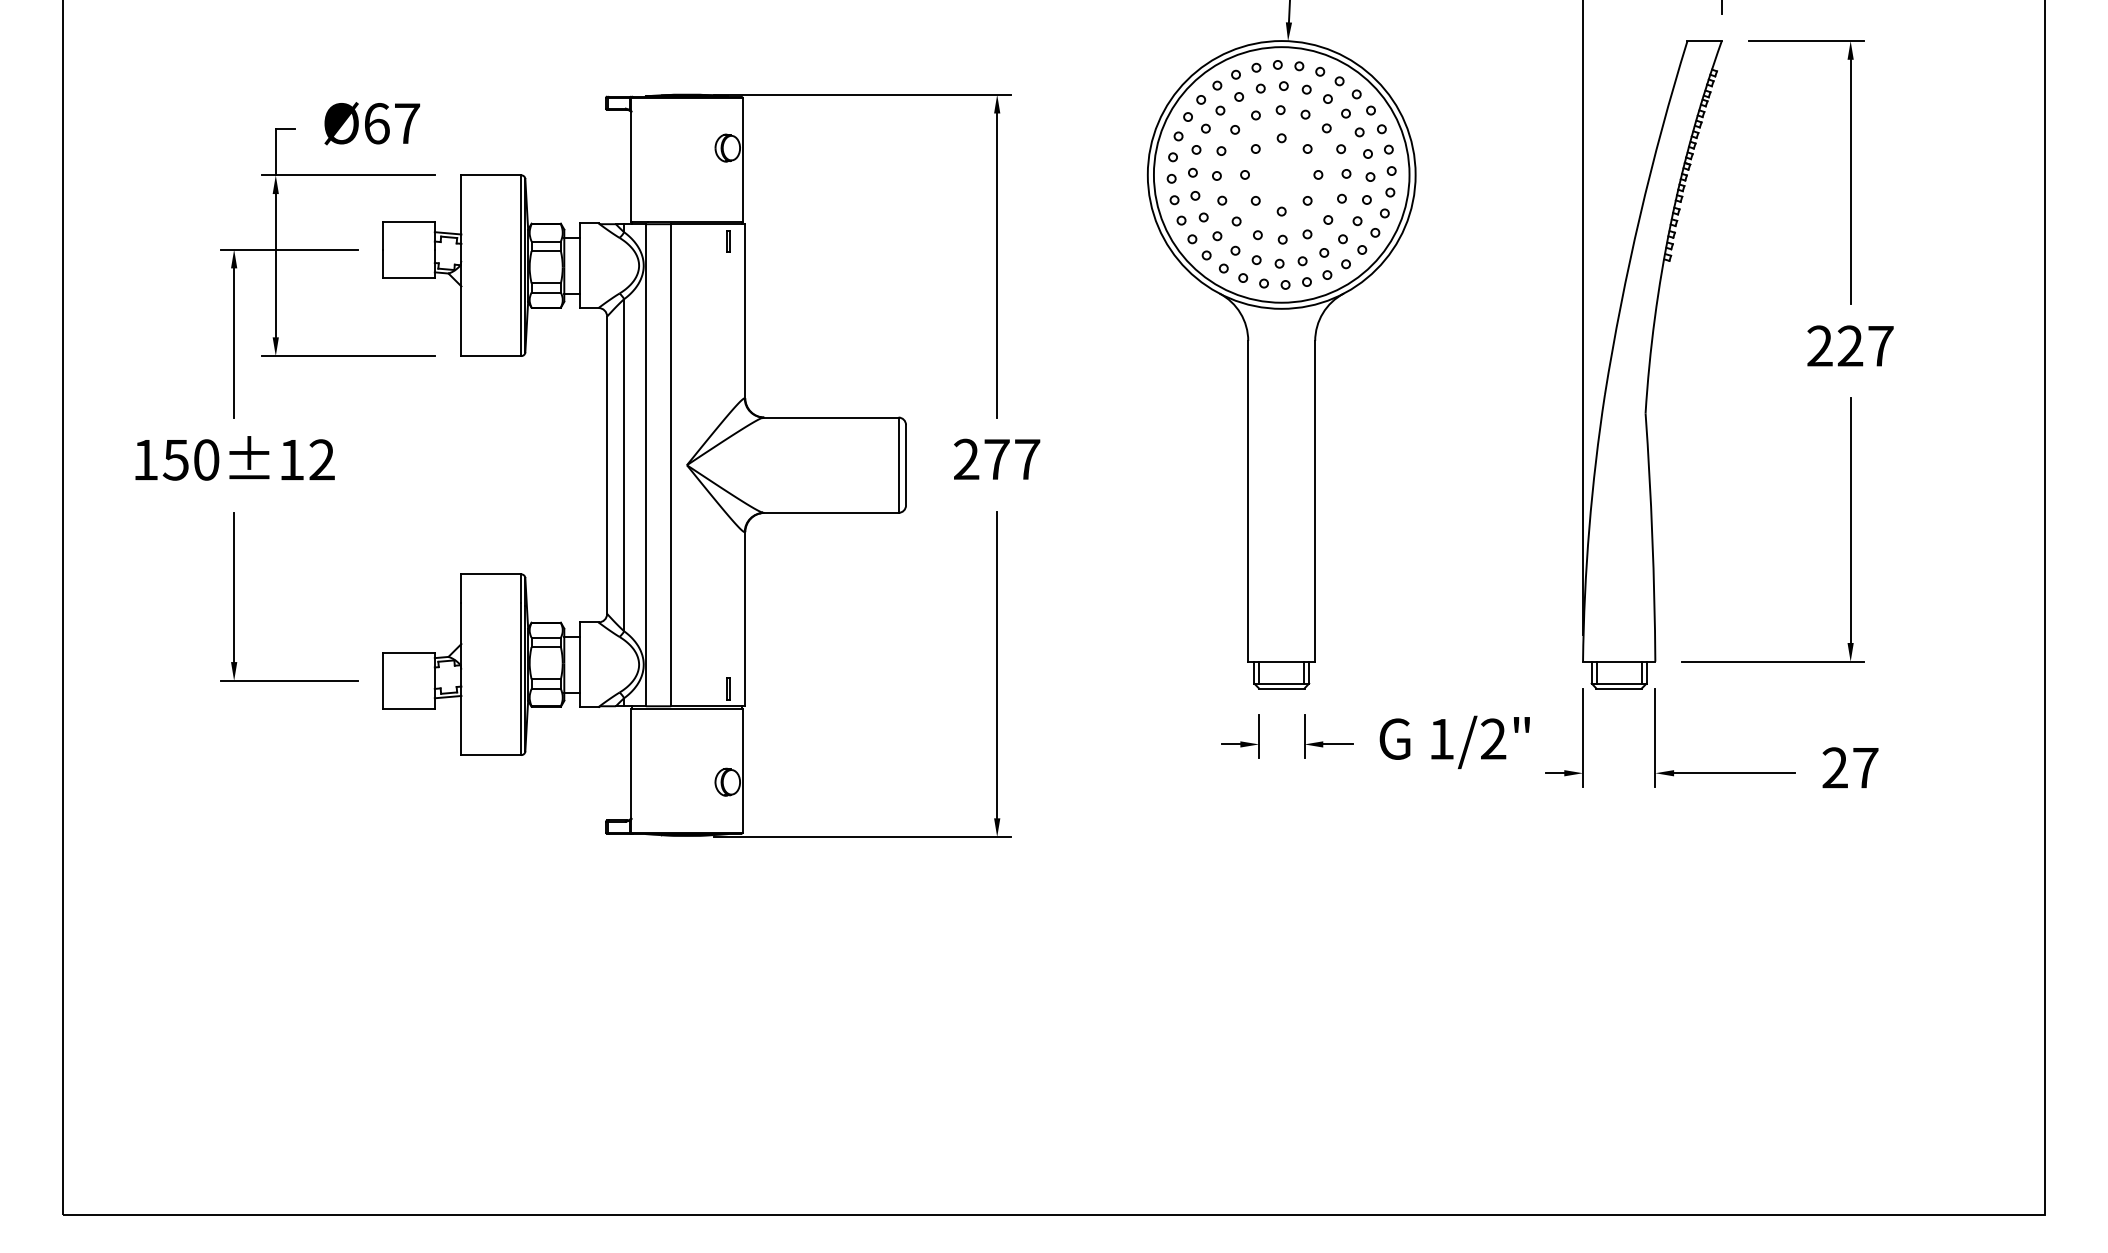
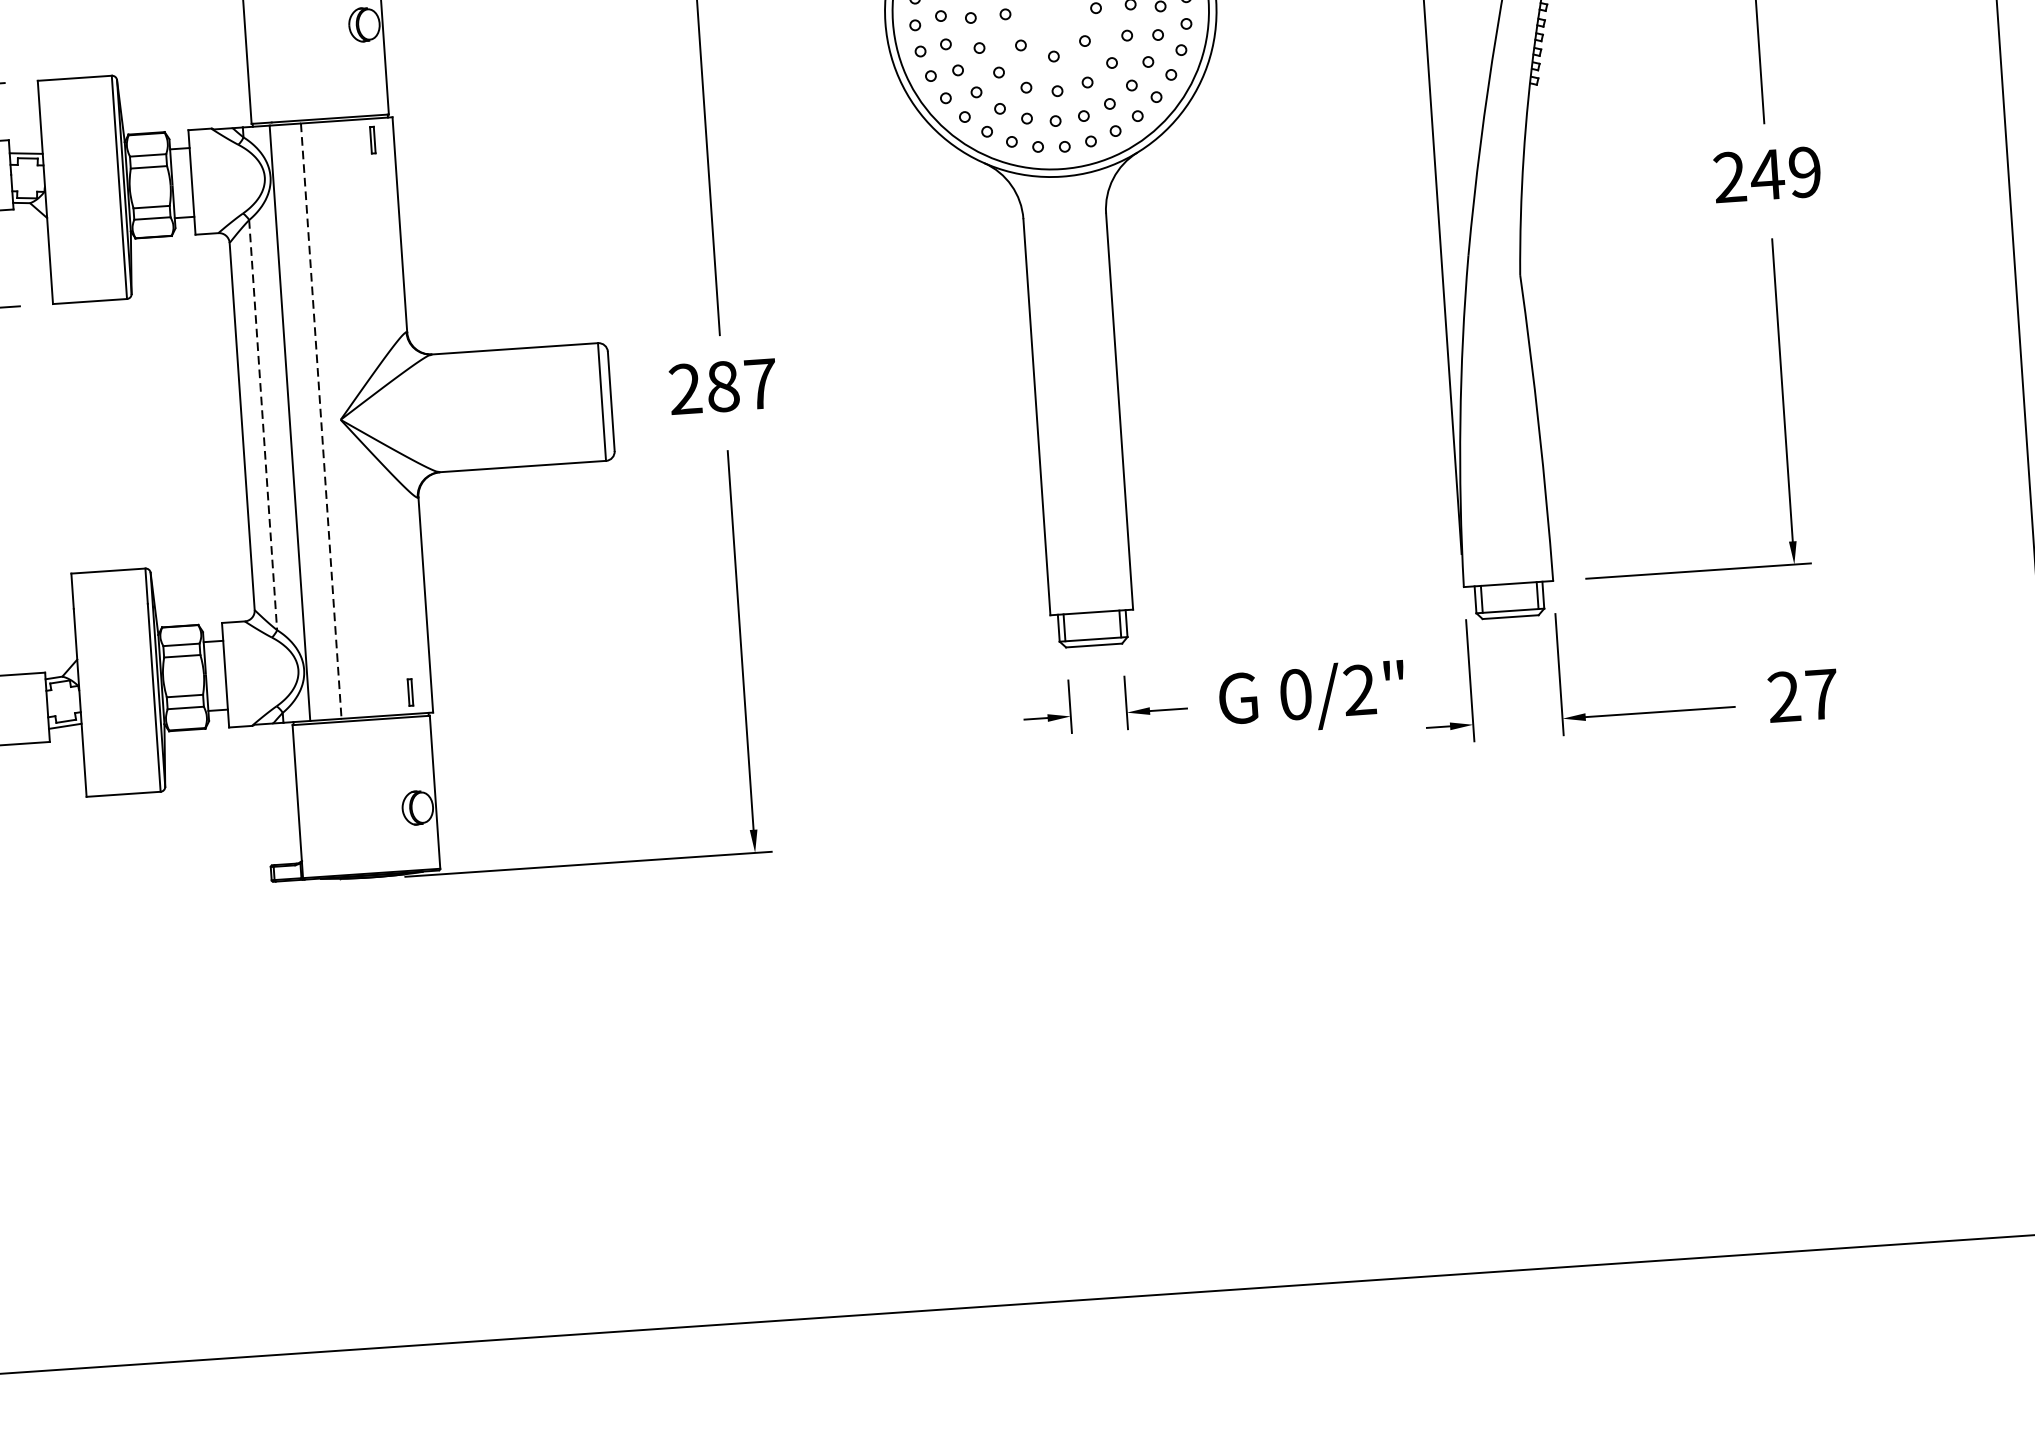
text: (1864, 345) -> (1784, 172), 227 -> 249
text: (996, 459) -> (722, 386), 277 -> 287
line: (624, 465) -> (263, 425), solid -> dashed
line: (671, 465) -> (321, 421), solid -> dashed
text: (1441, 738) -> (1295, 693), 1/2" -> 0/2"

